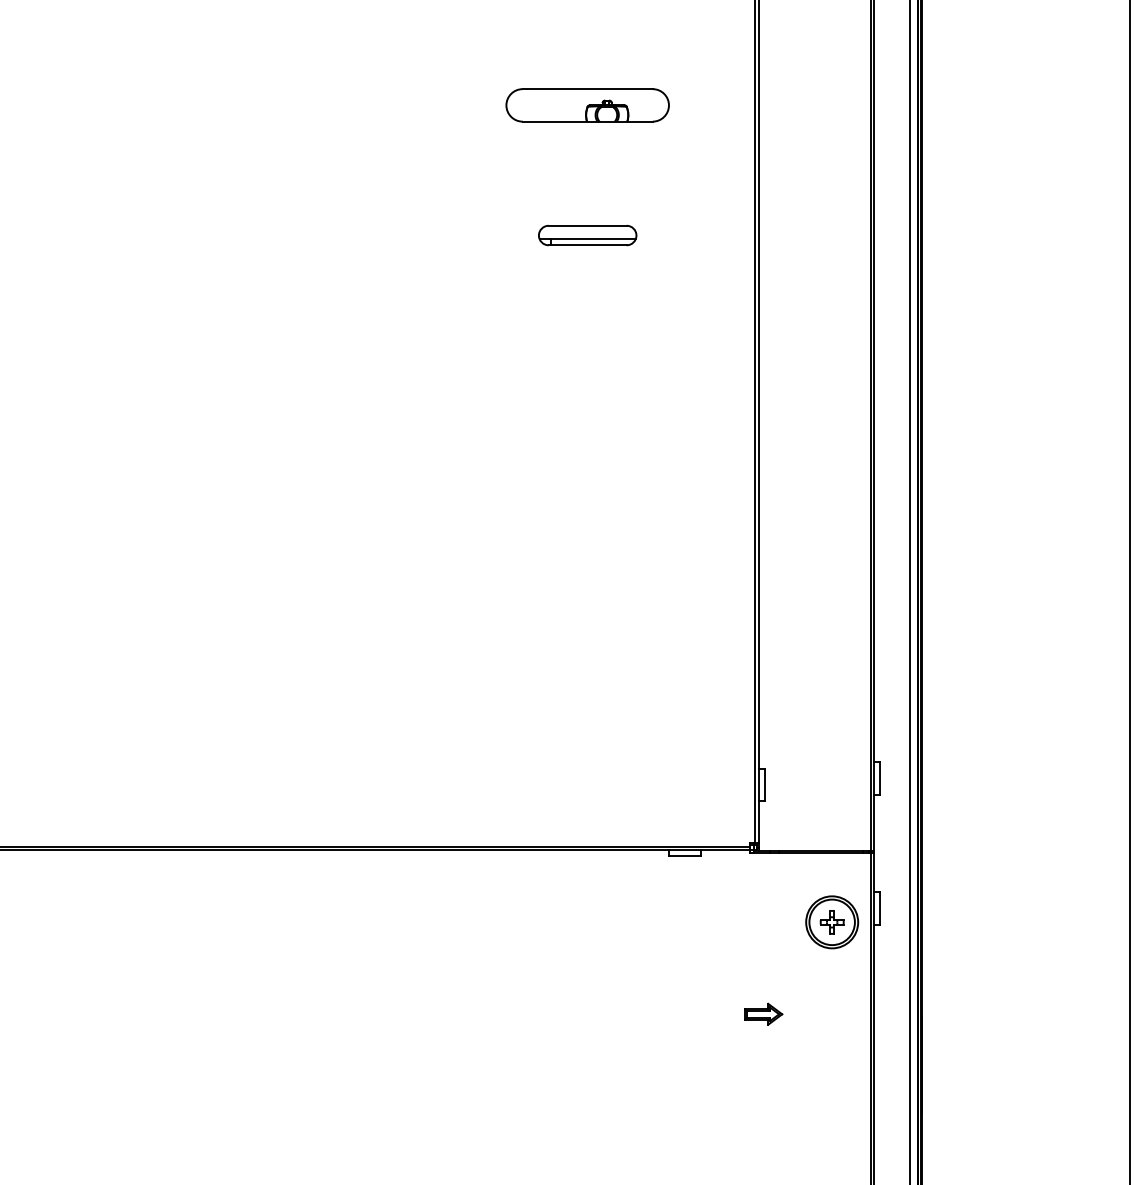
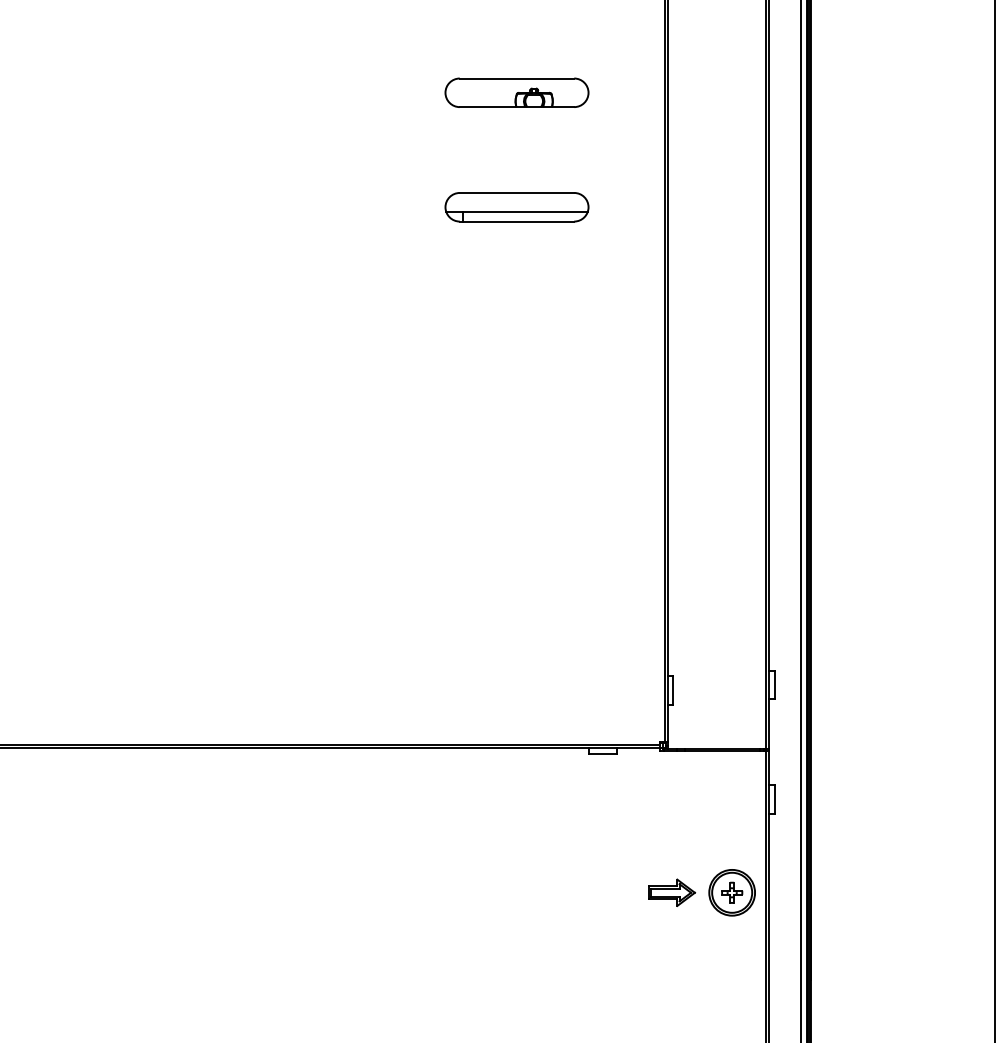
part: (587, 235) -> (516, 207), size x1.67
part: (831, 922) -> (731, 892), moved
part: (764, 1014) -> (672, 892), size x1.43

